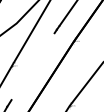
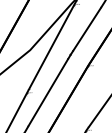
line: (33, 66) -> (48, 92), added

